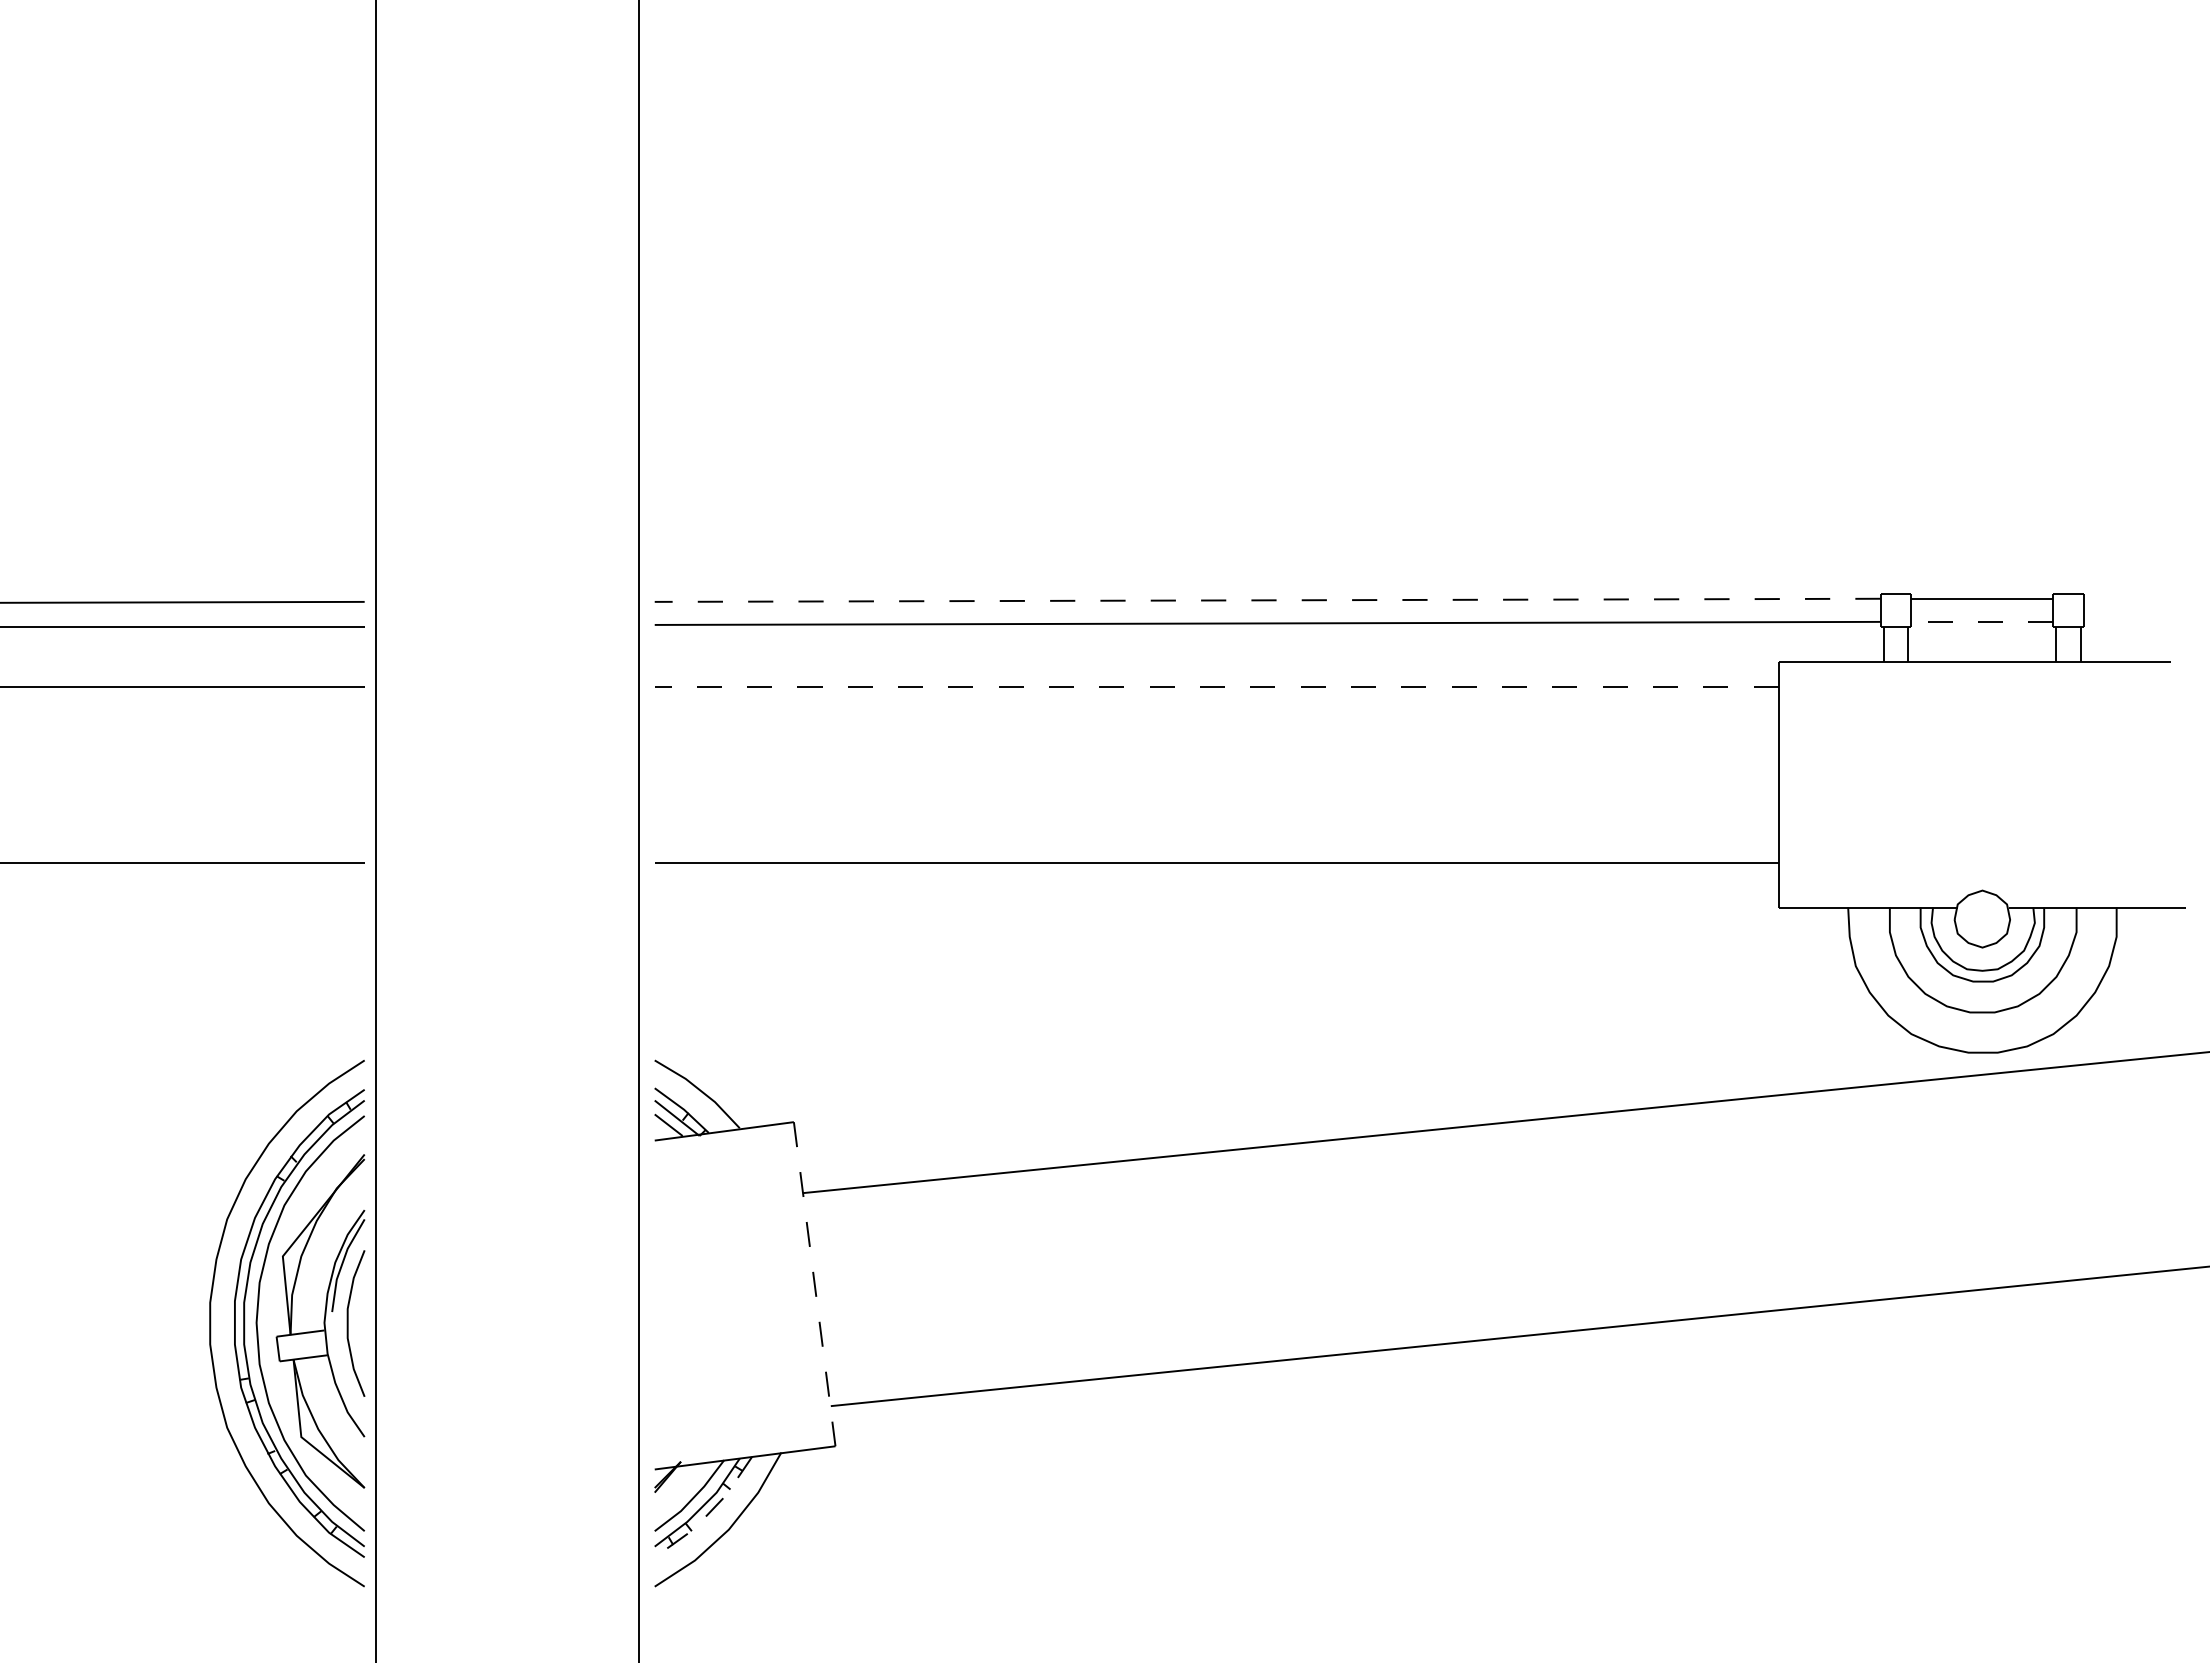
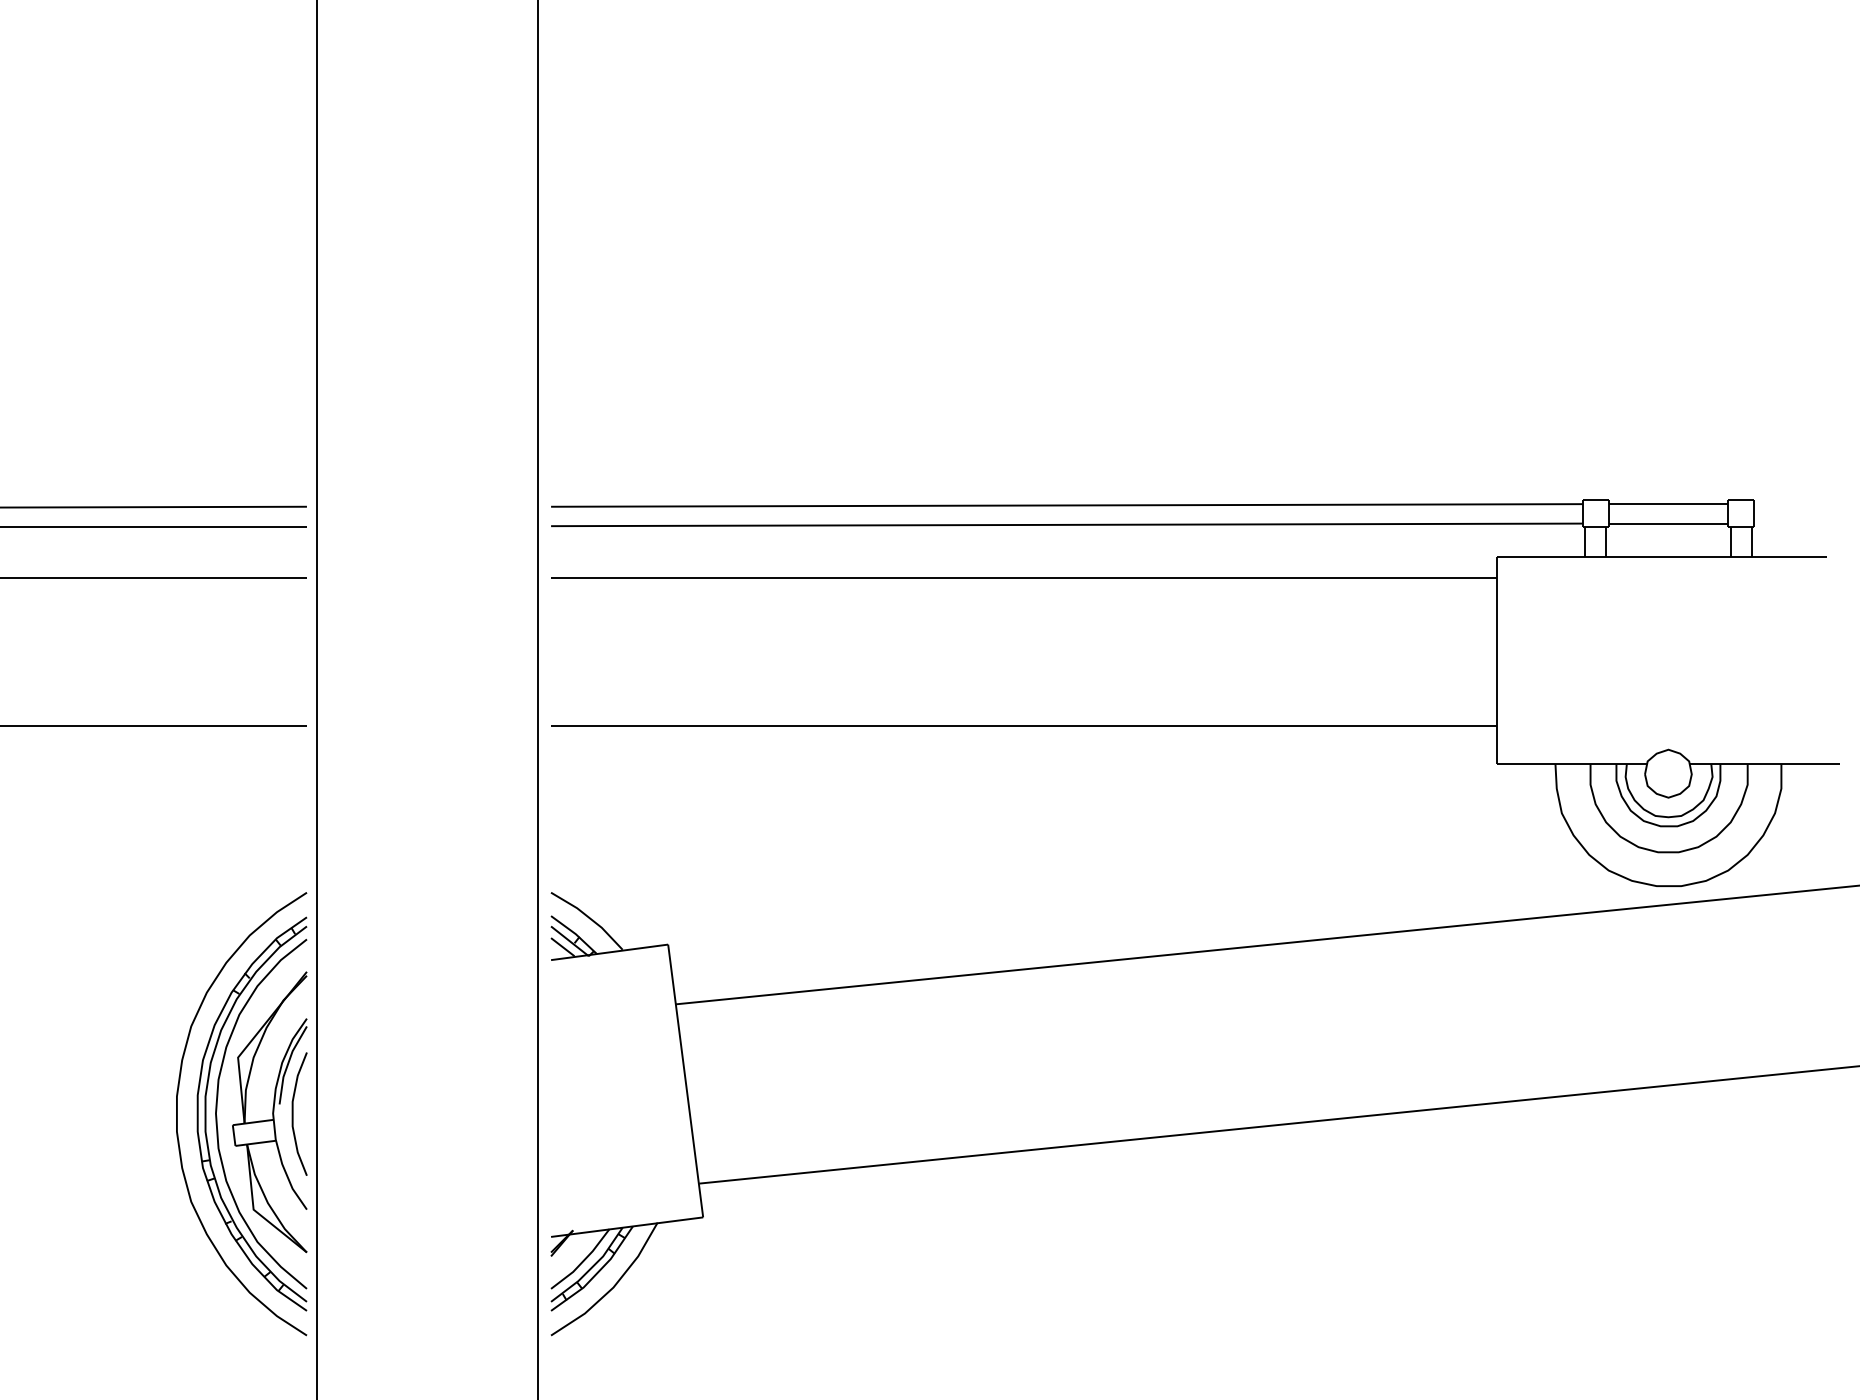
line: (1267, 600) -> (1066, 505), dashed -> solid
line: (1981, 621) -> (1667, 523), dashed -> solid
line: (1216, 686) -> (1023, 577), dashed -> solid
line: (814, 1284) -> (685, 1081), dashed -> solid
line: (709, 1513) -> (597, 1273), dashed -> solid

